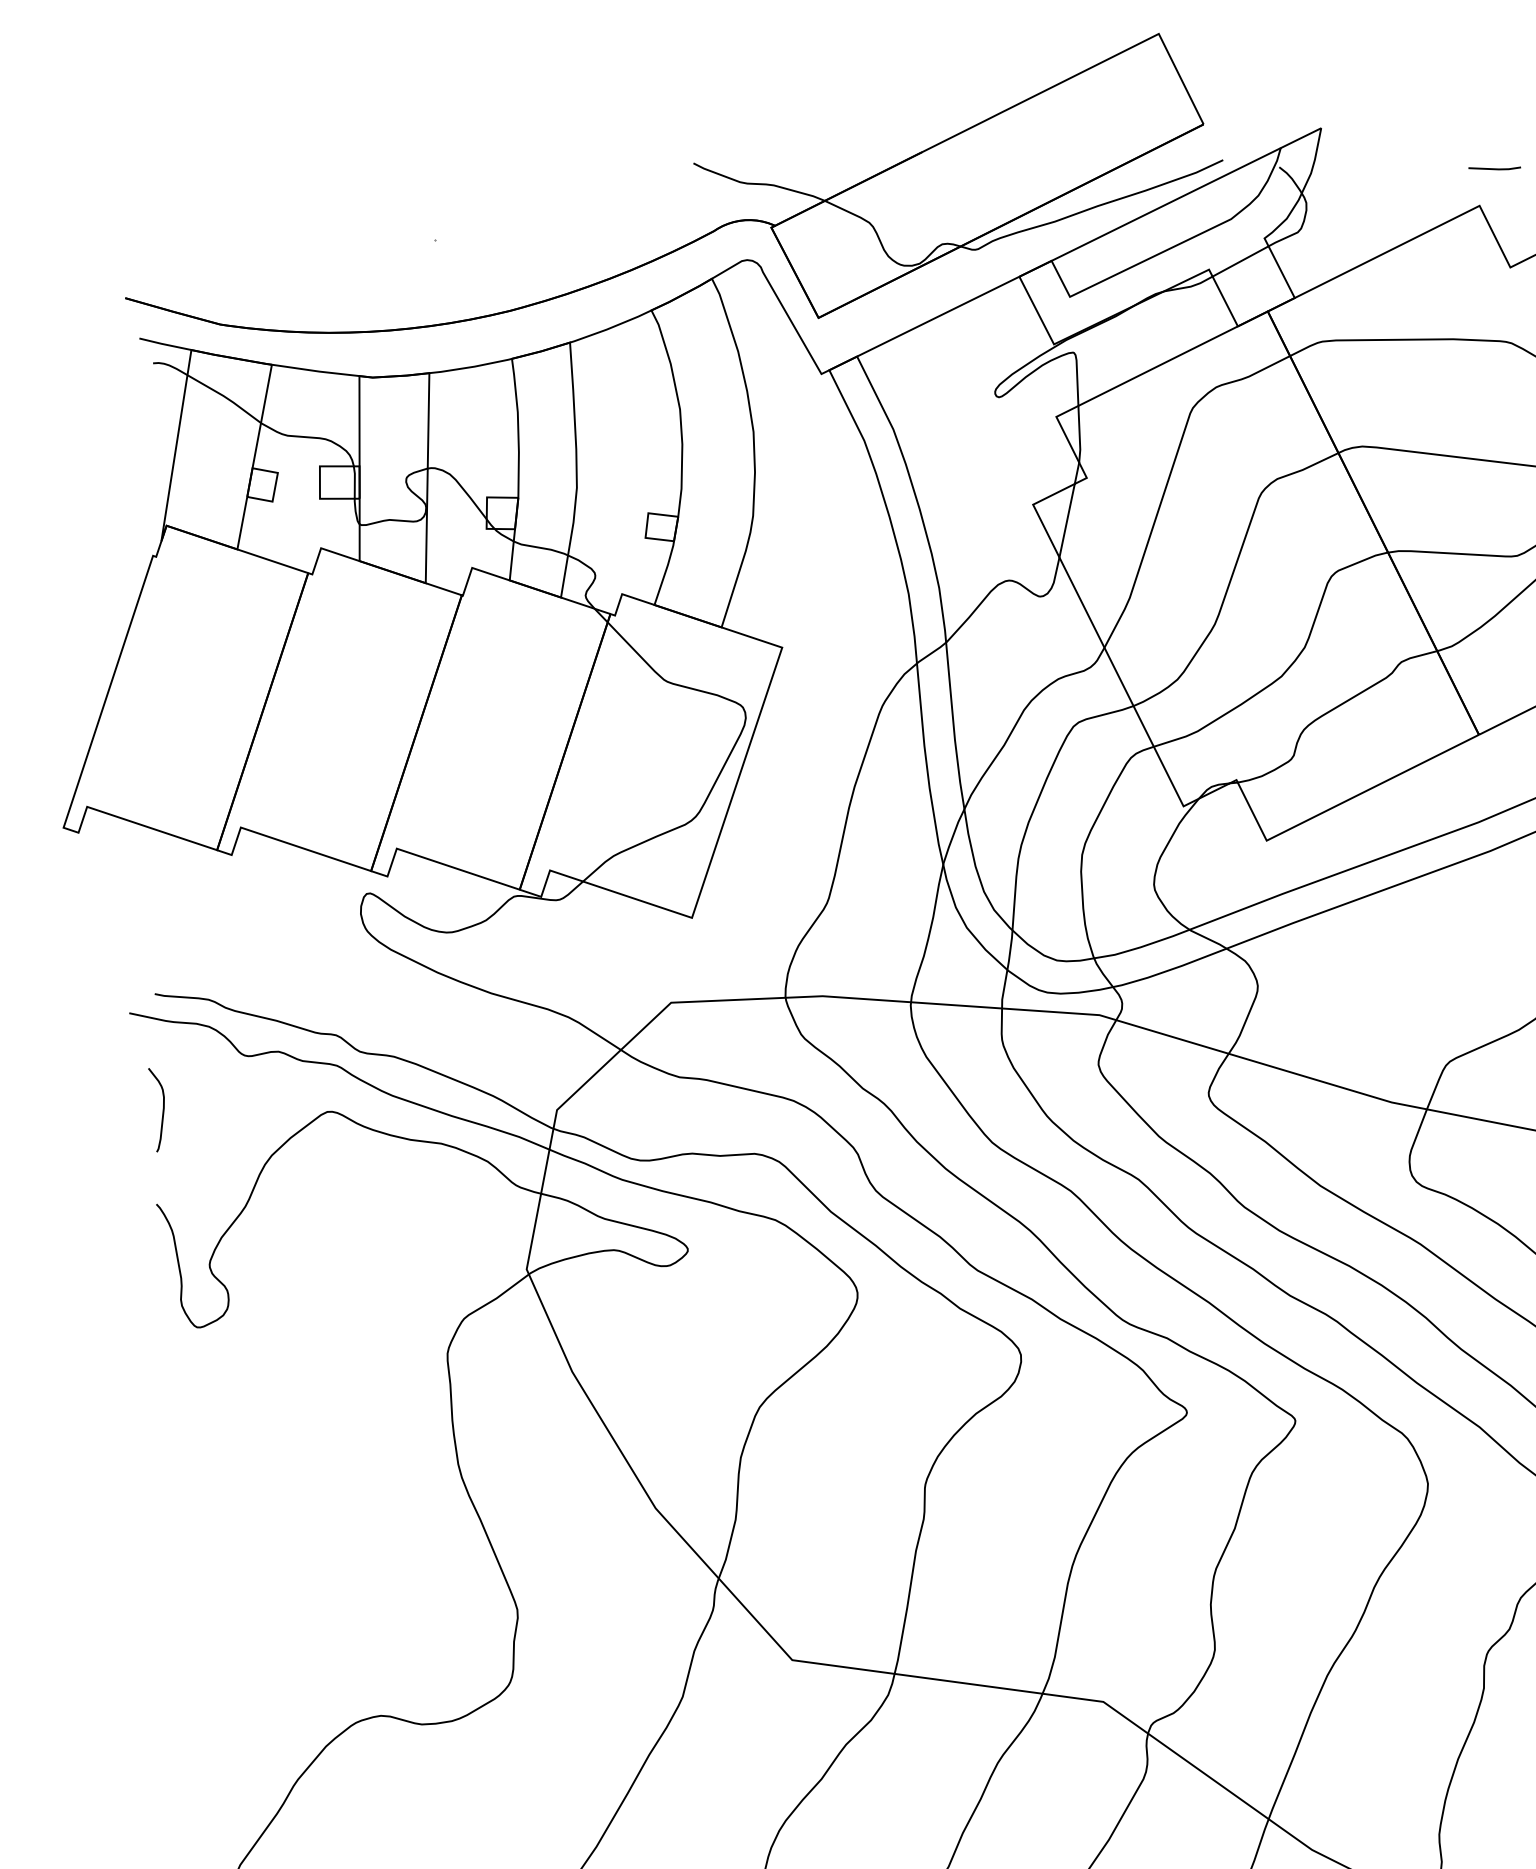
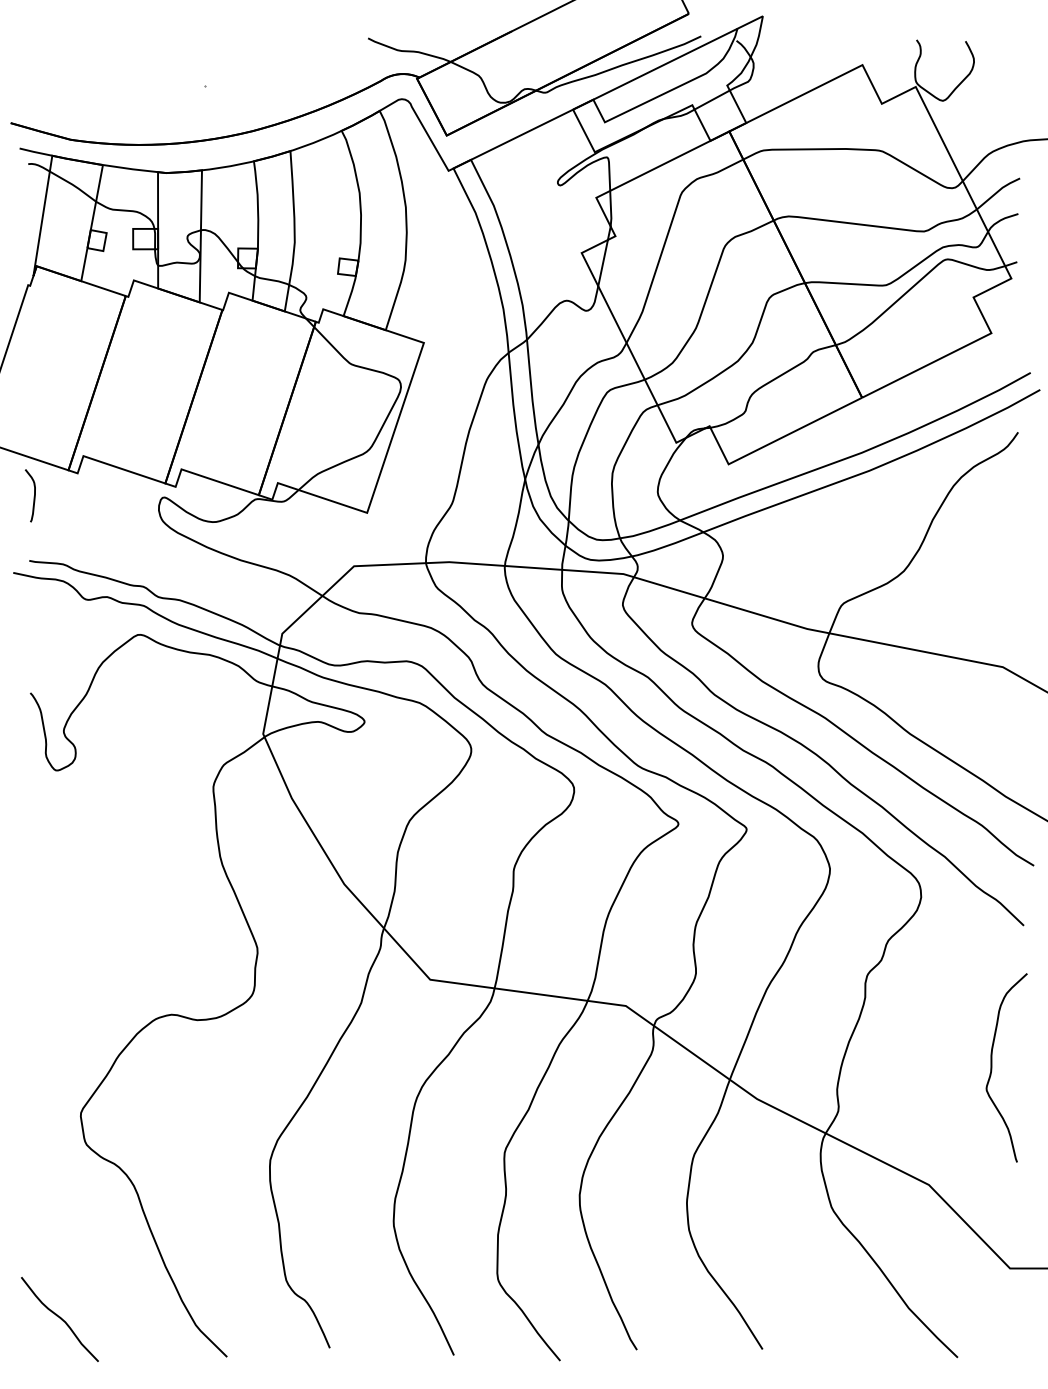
line: (1493, 168) -> (871, 41), removed
curve: (161, 1111) -> (33, 496), moved

